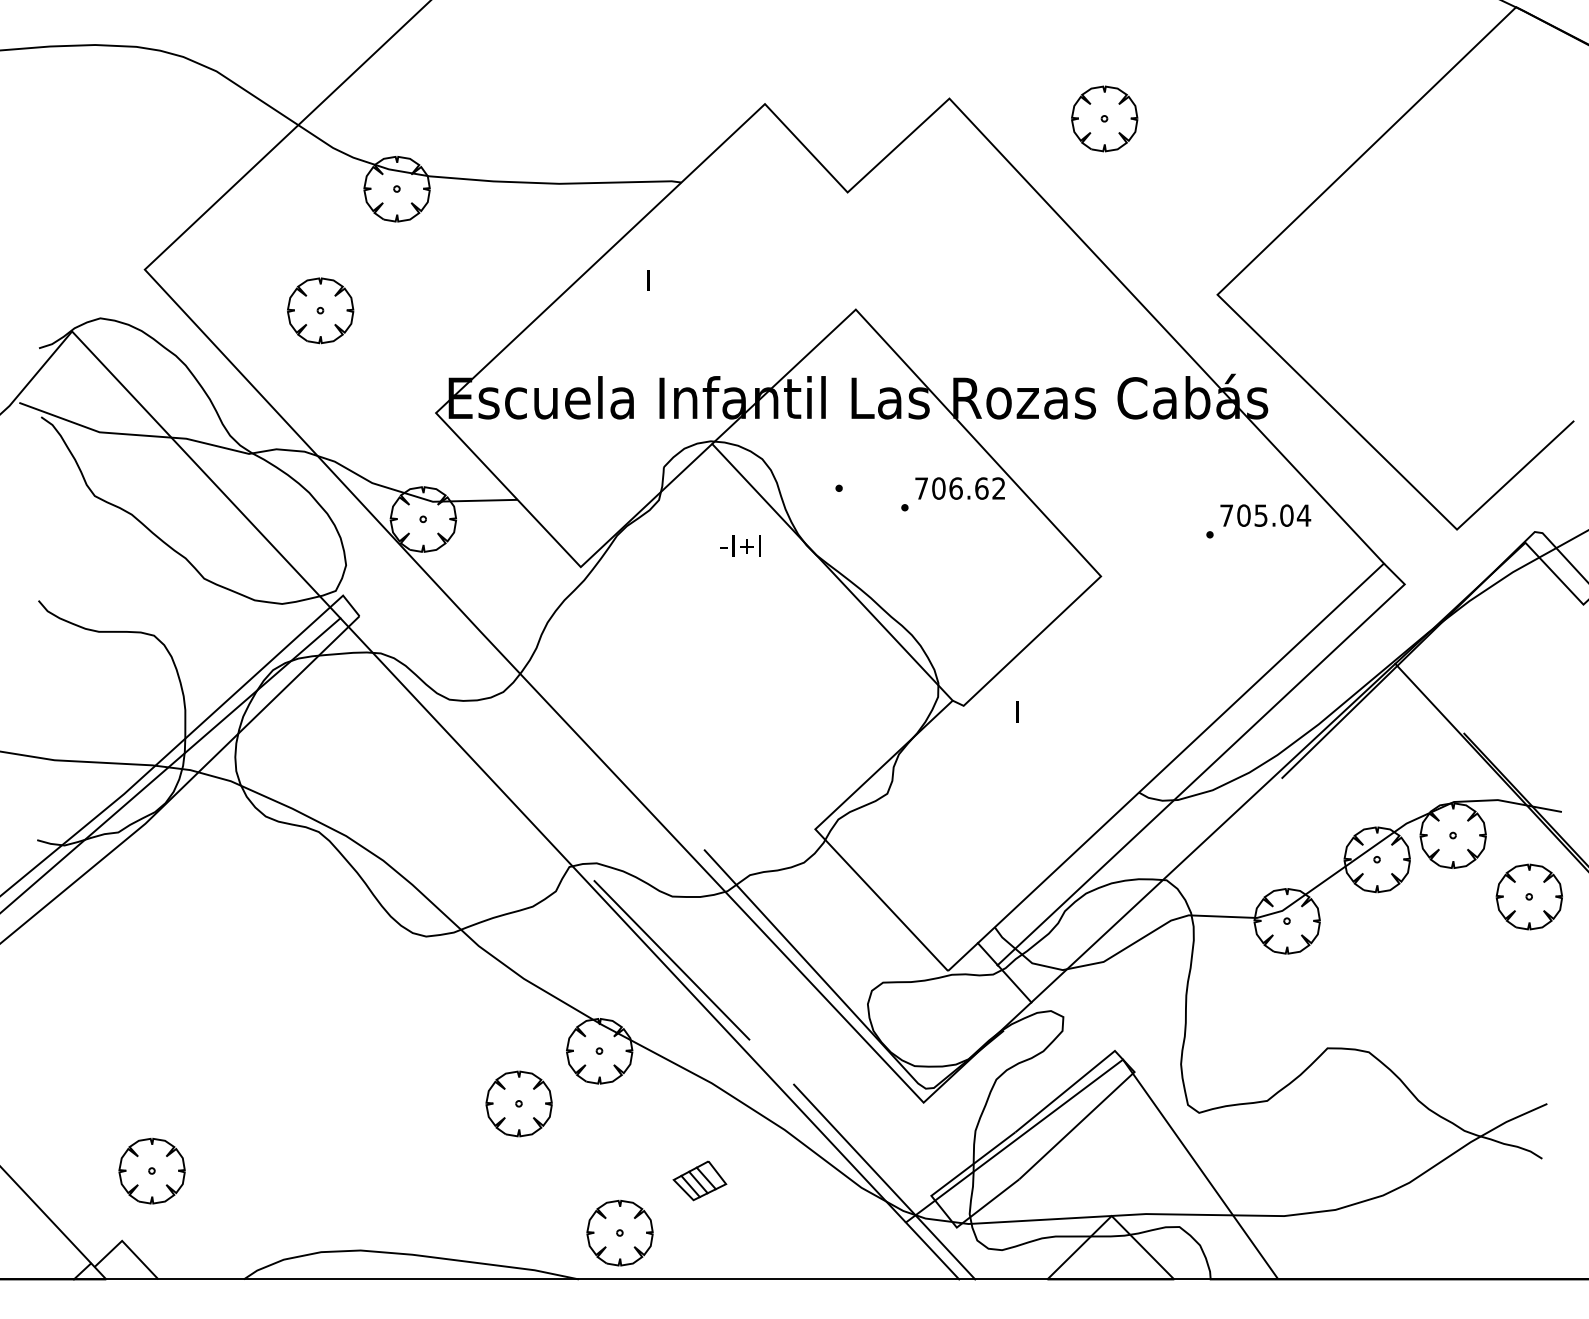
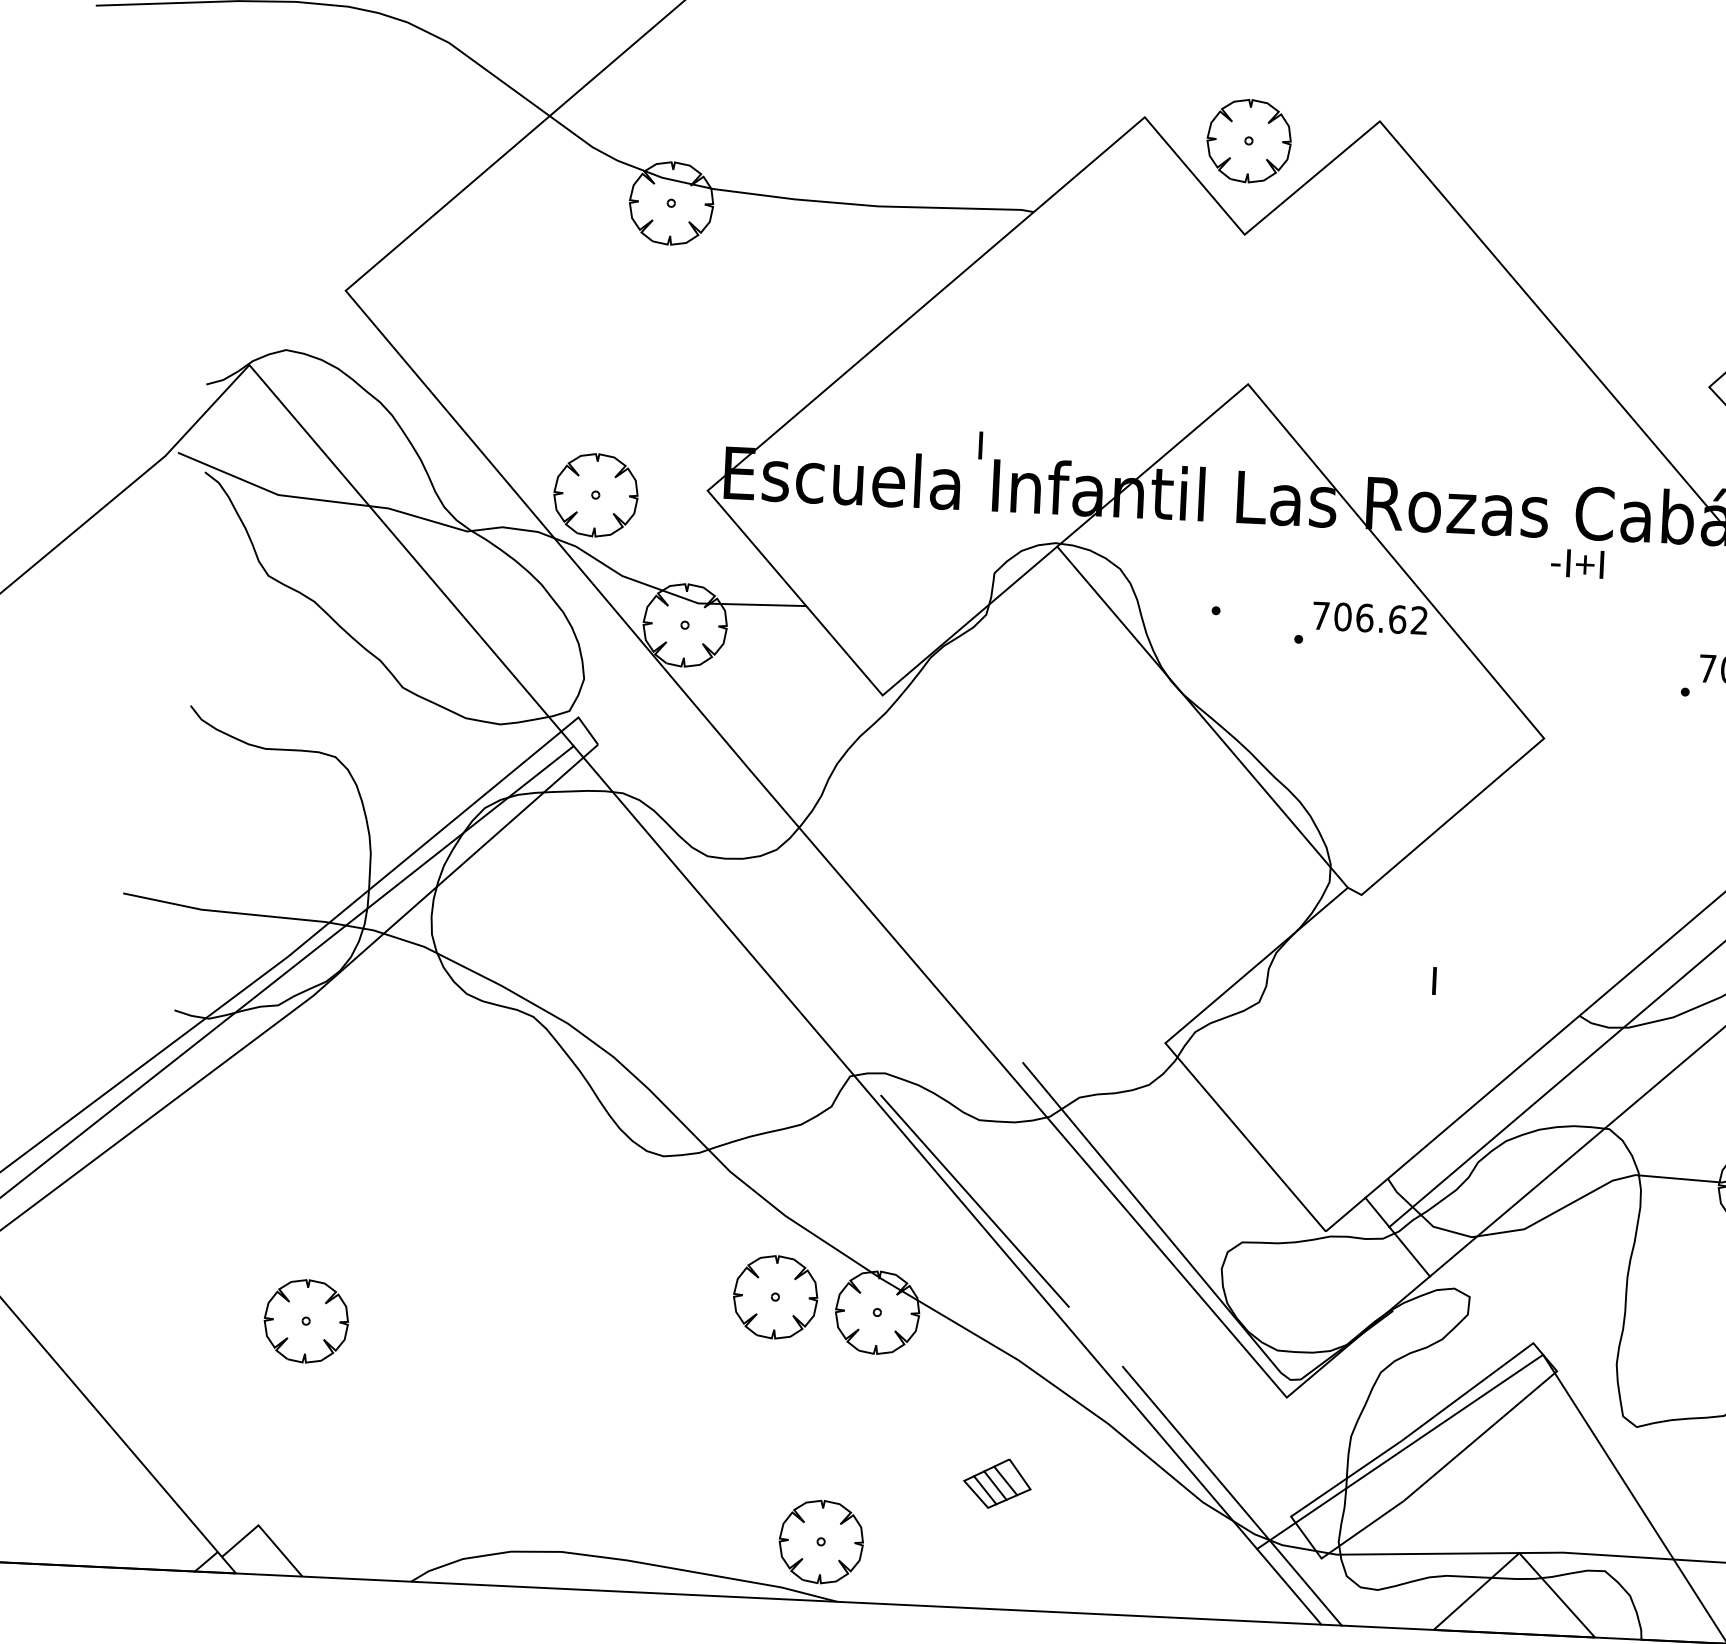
part: (1104, 118) -> (1248, 140), moved
text: (648, 280) -> (980, 445), moved
part: (320, 310) -> (595, 494), moved
text: (740, 545) -> (1577, 562), moved
text: (1017, 711) -> (1435, 980), moved
part: (518, 1103) -> (774, 1296), moved
part: (151, 1171) -> (305, 1321), moved
part: (619, 1232) -> (820, 1541), moved

